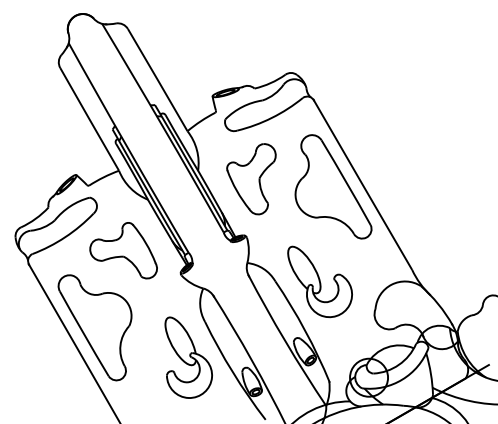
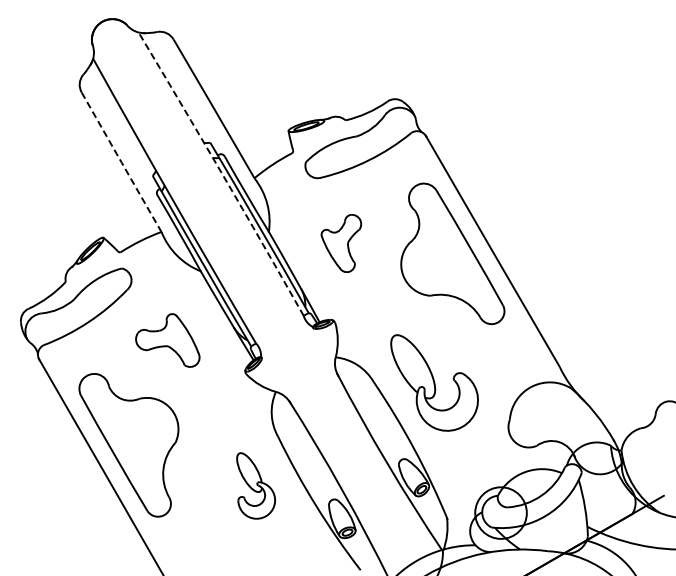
arc: (89, 119) -> (121, 162), solid -> dashed
arc: (163, 127) -> (222, 173), solid -> dashed
part: (251, 179) -> (341, 243), size x0.6
part: (123, 250) -> (167, 340), size x0.7
part: (188, 357) -> (255, 485), size x0.6

